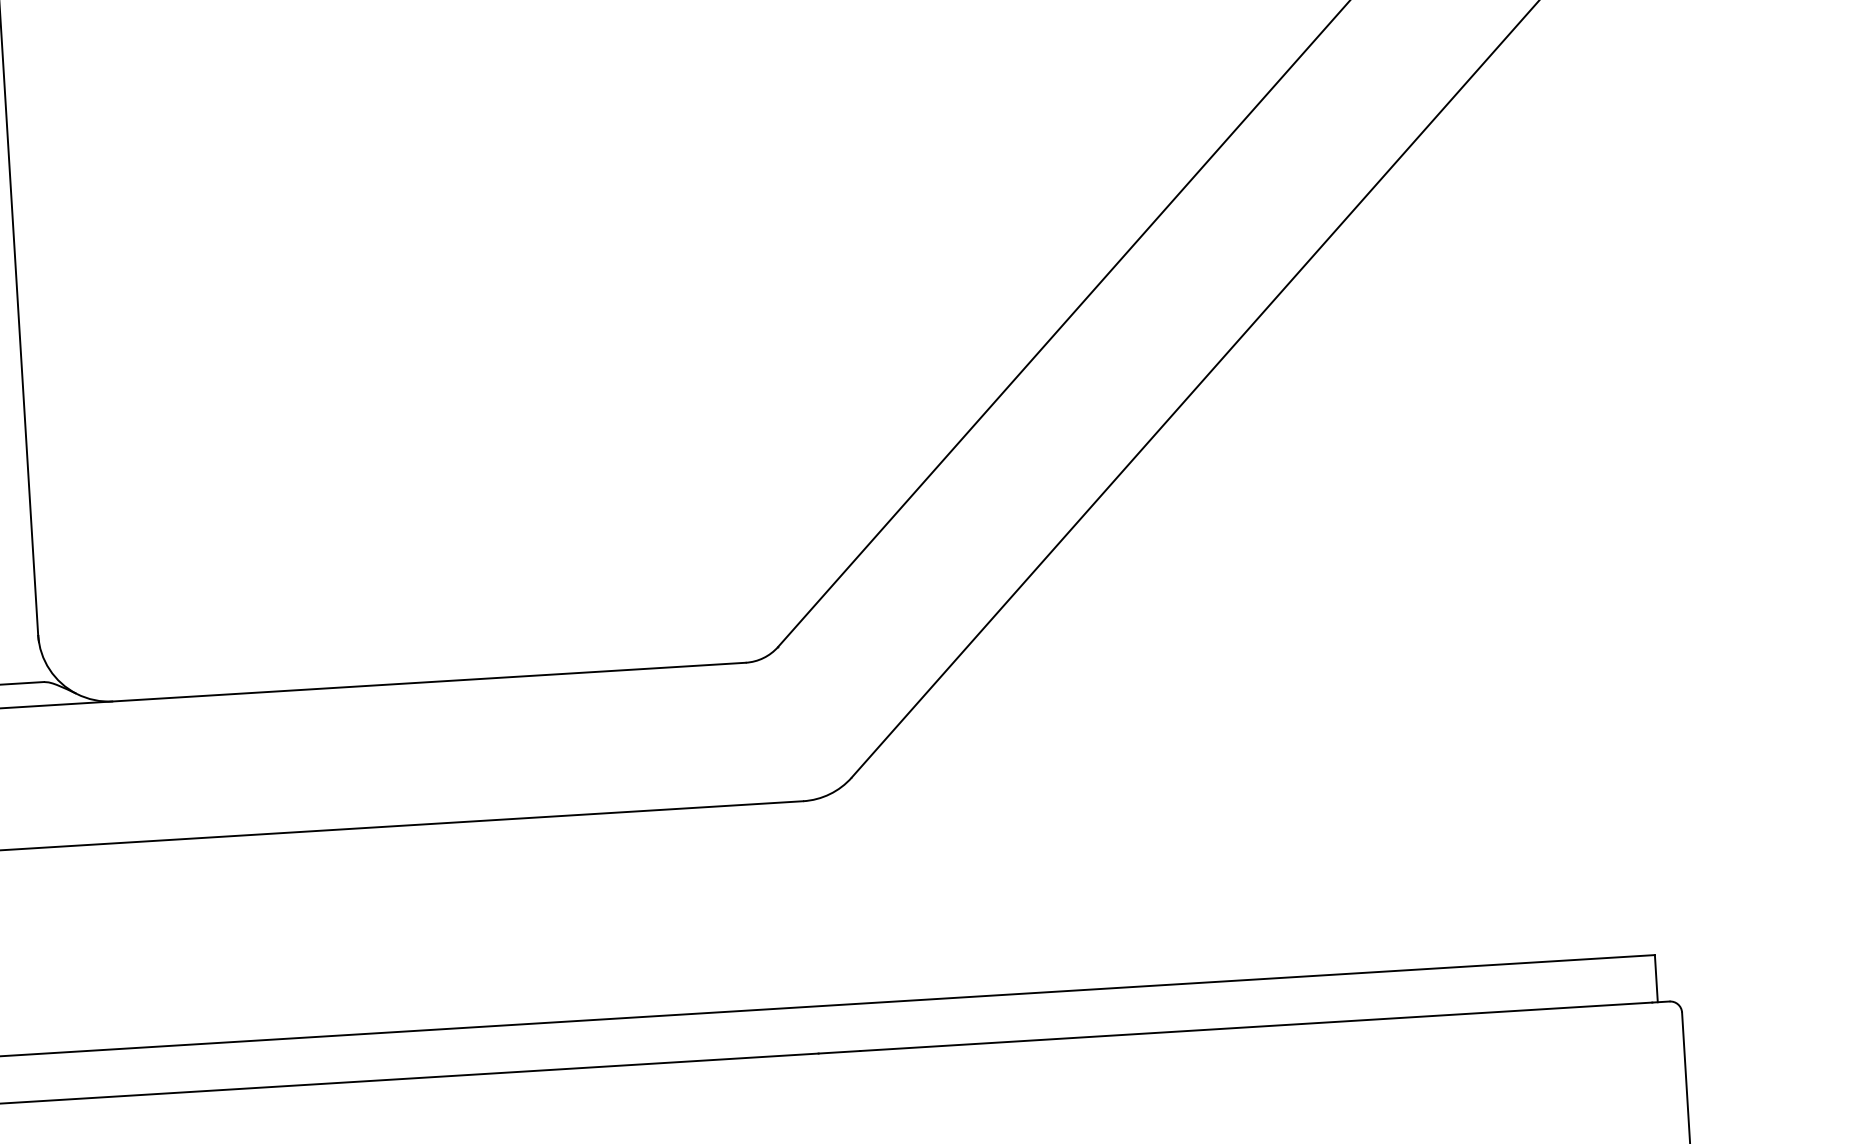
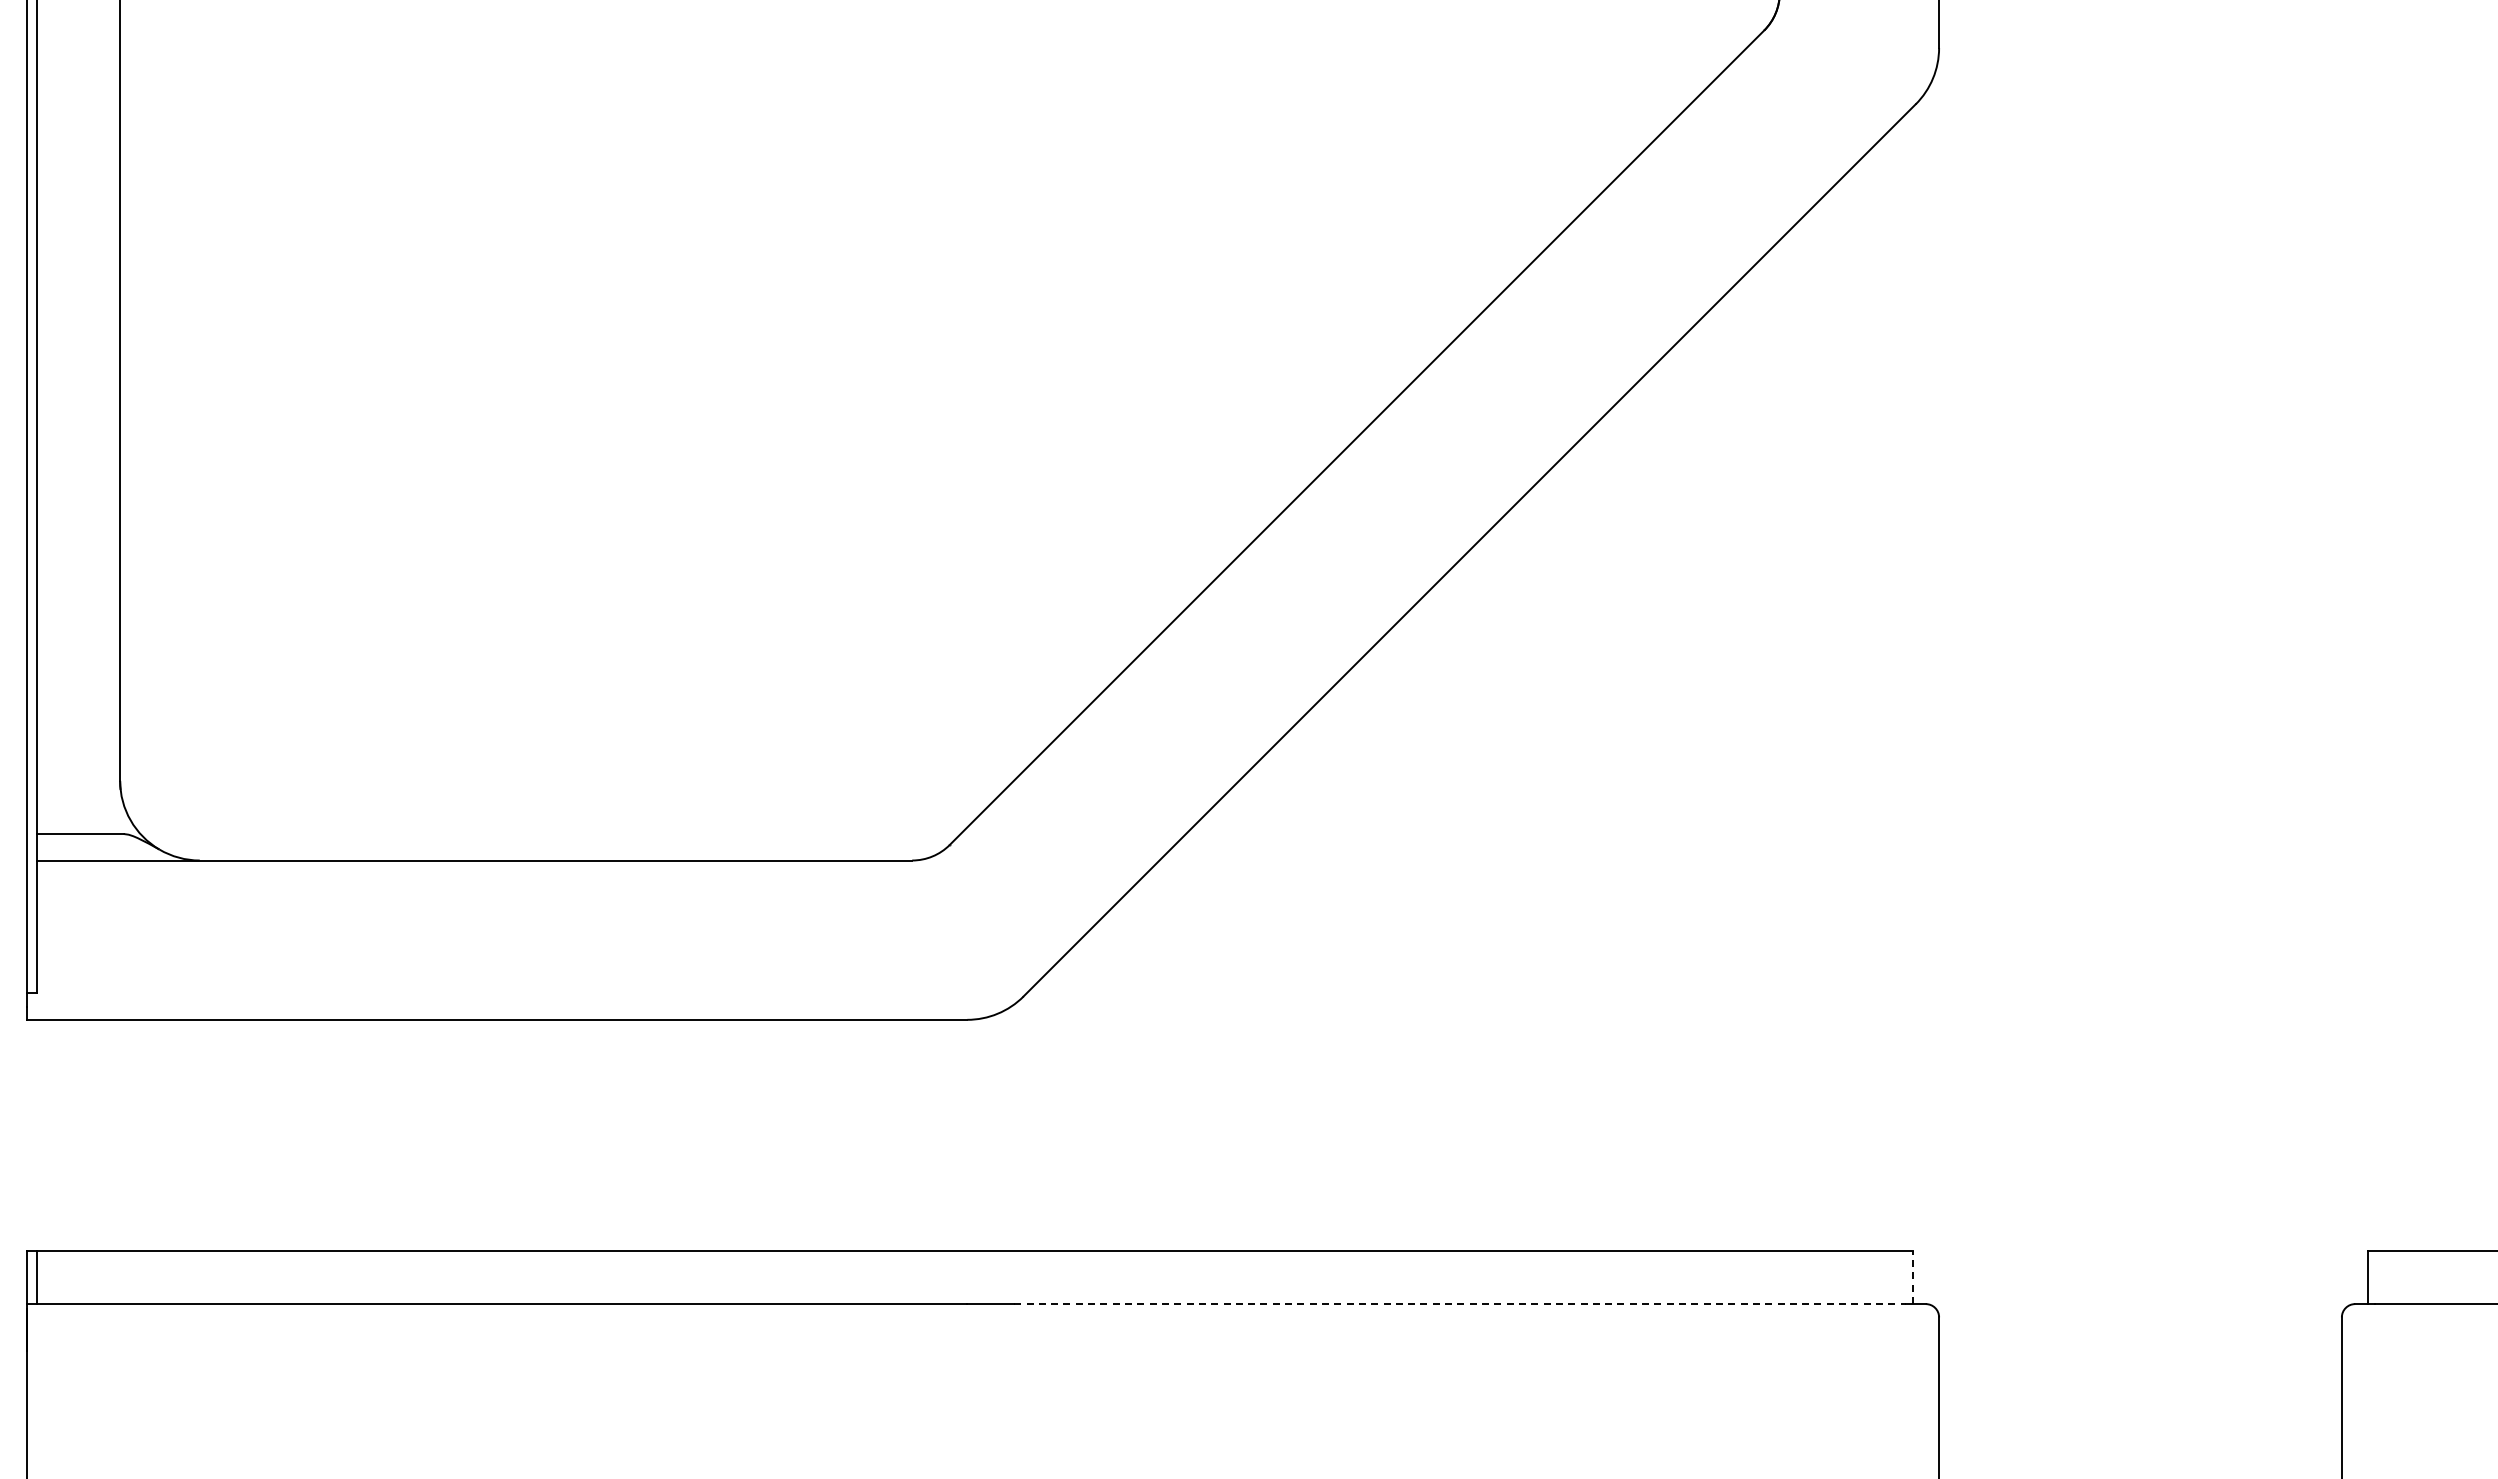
line: (1656, 978) -> (1912, 1277), solid -> dashed
line: (1256, 1027) -> (1460, 1304), solid -> dashed

